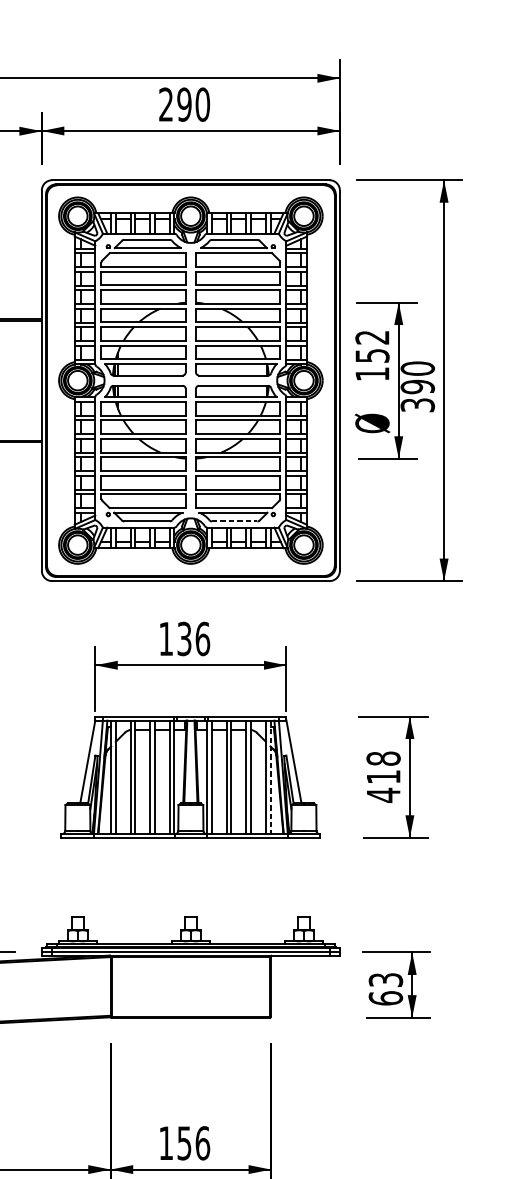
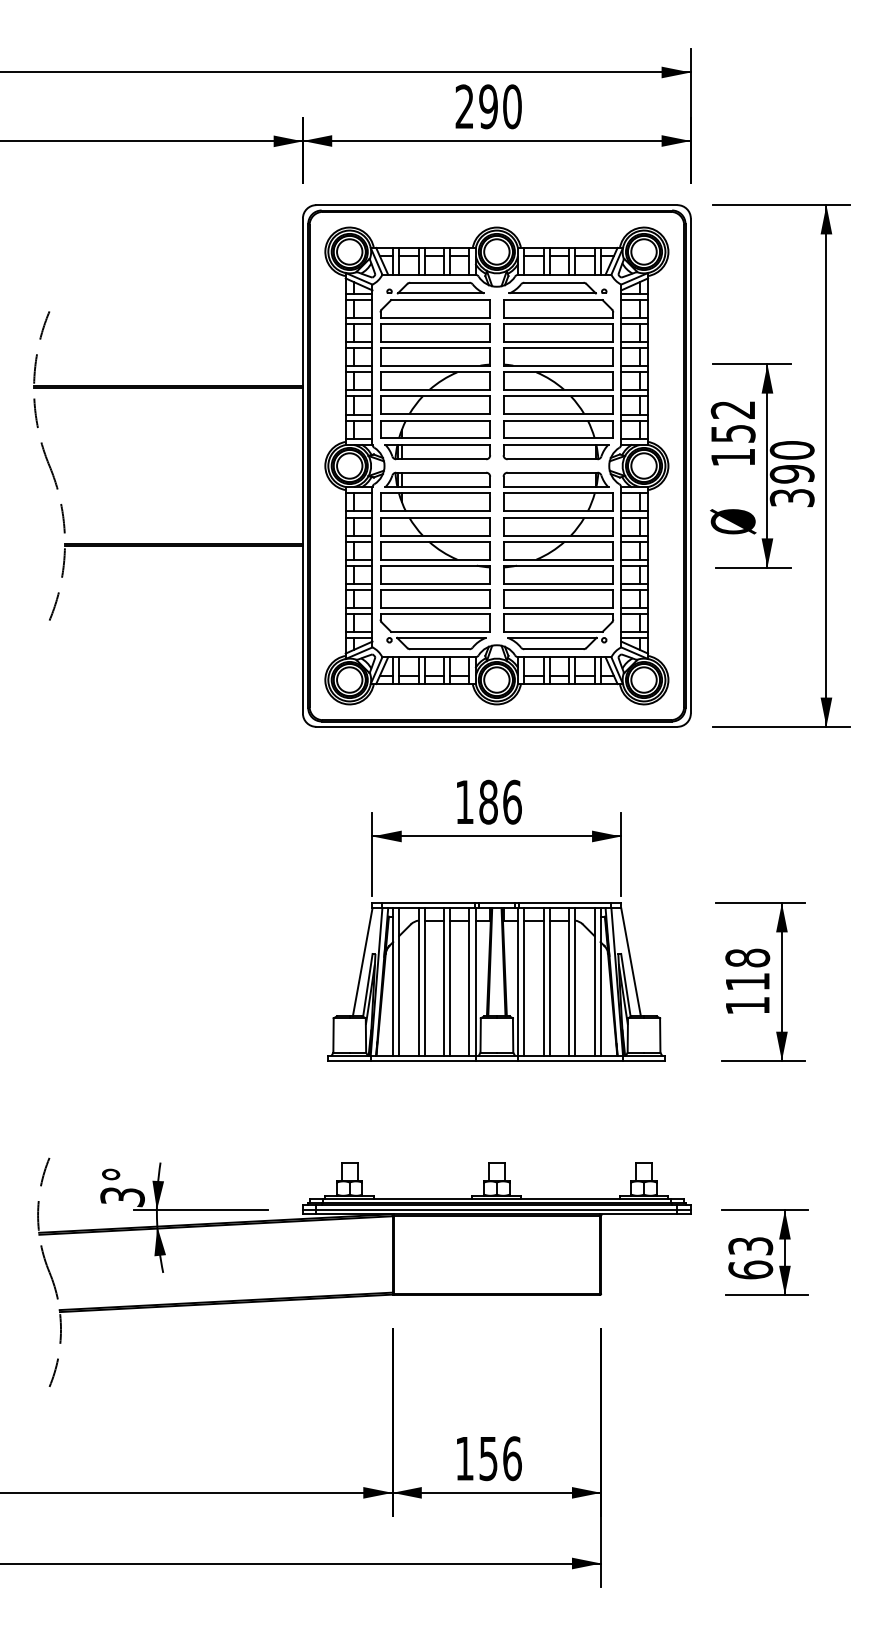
line: (234, 521) -> (553, 649), dashed -> solid
text: (184, 638) -> (488, 801), 136 -> 186
line: (270, 777) -> (600, 982), dashed -> solid
text: (383, 795) -> (747, 1005), 418 -> 118

